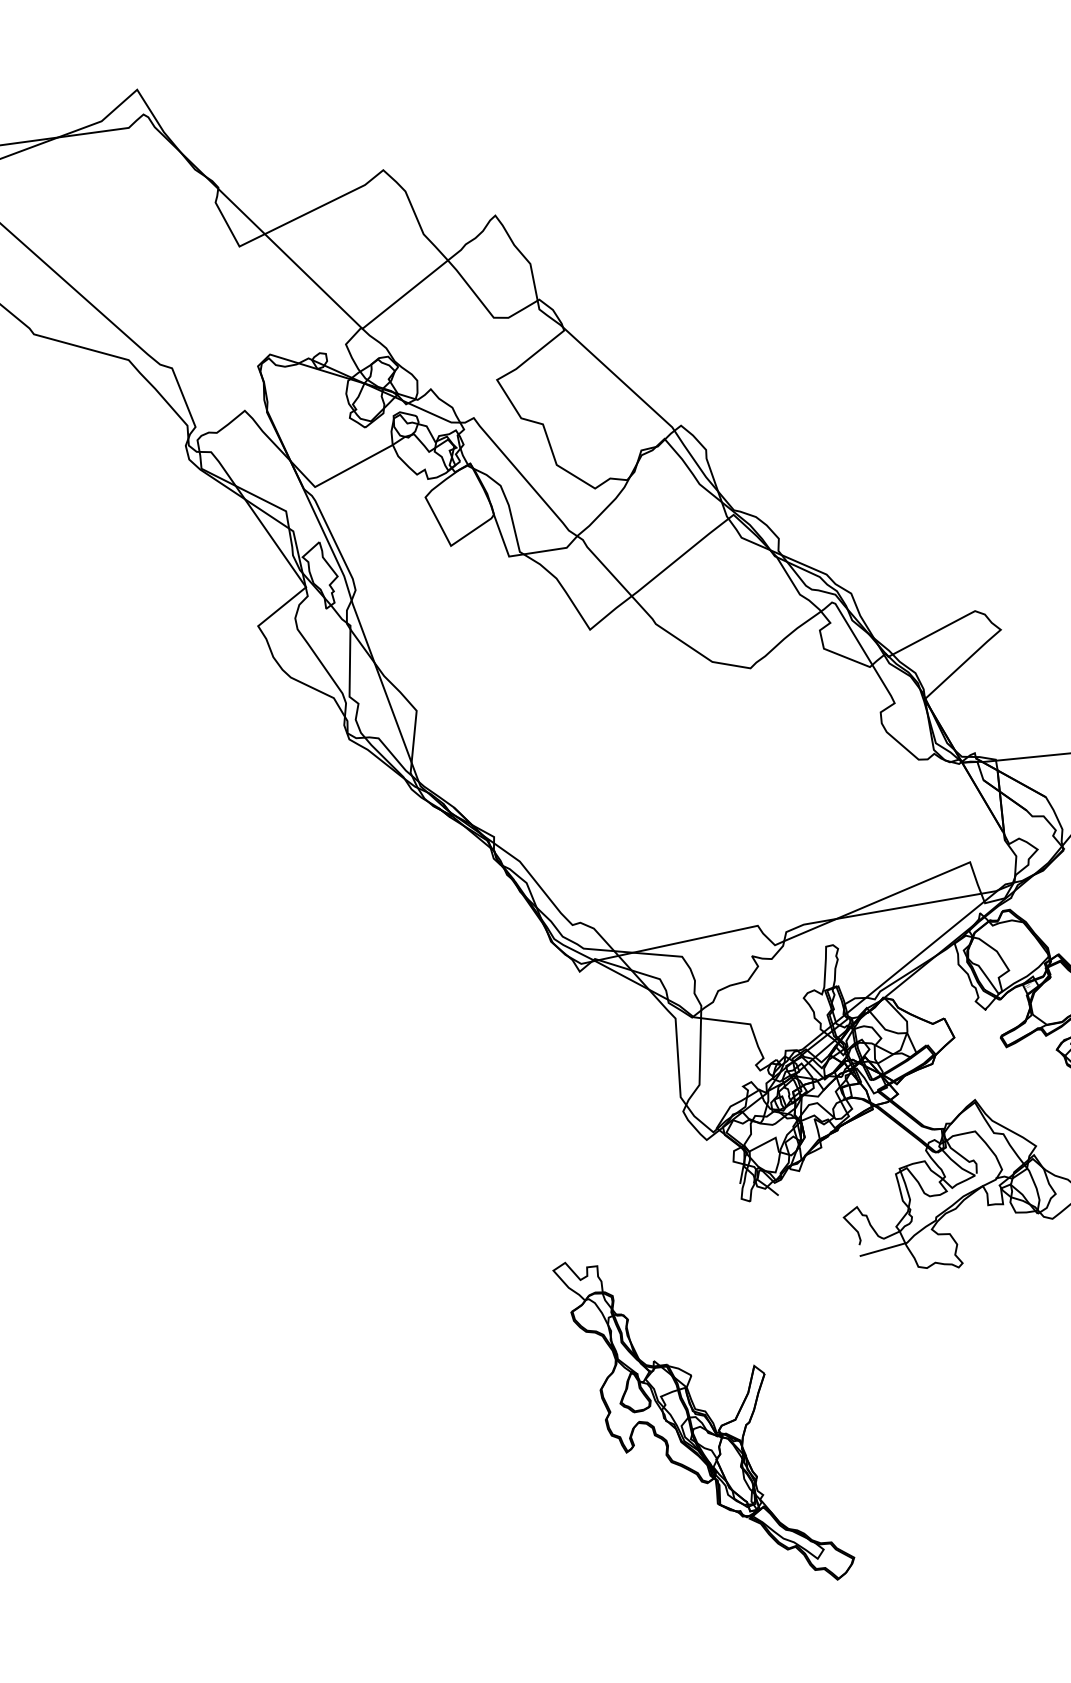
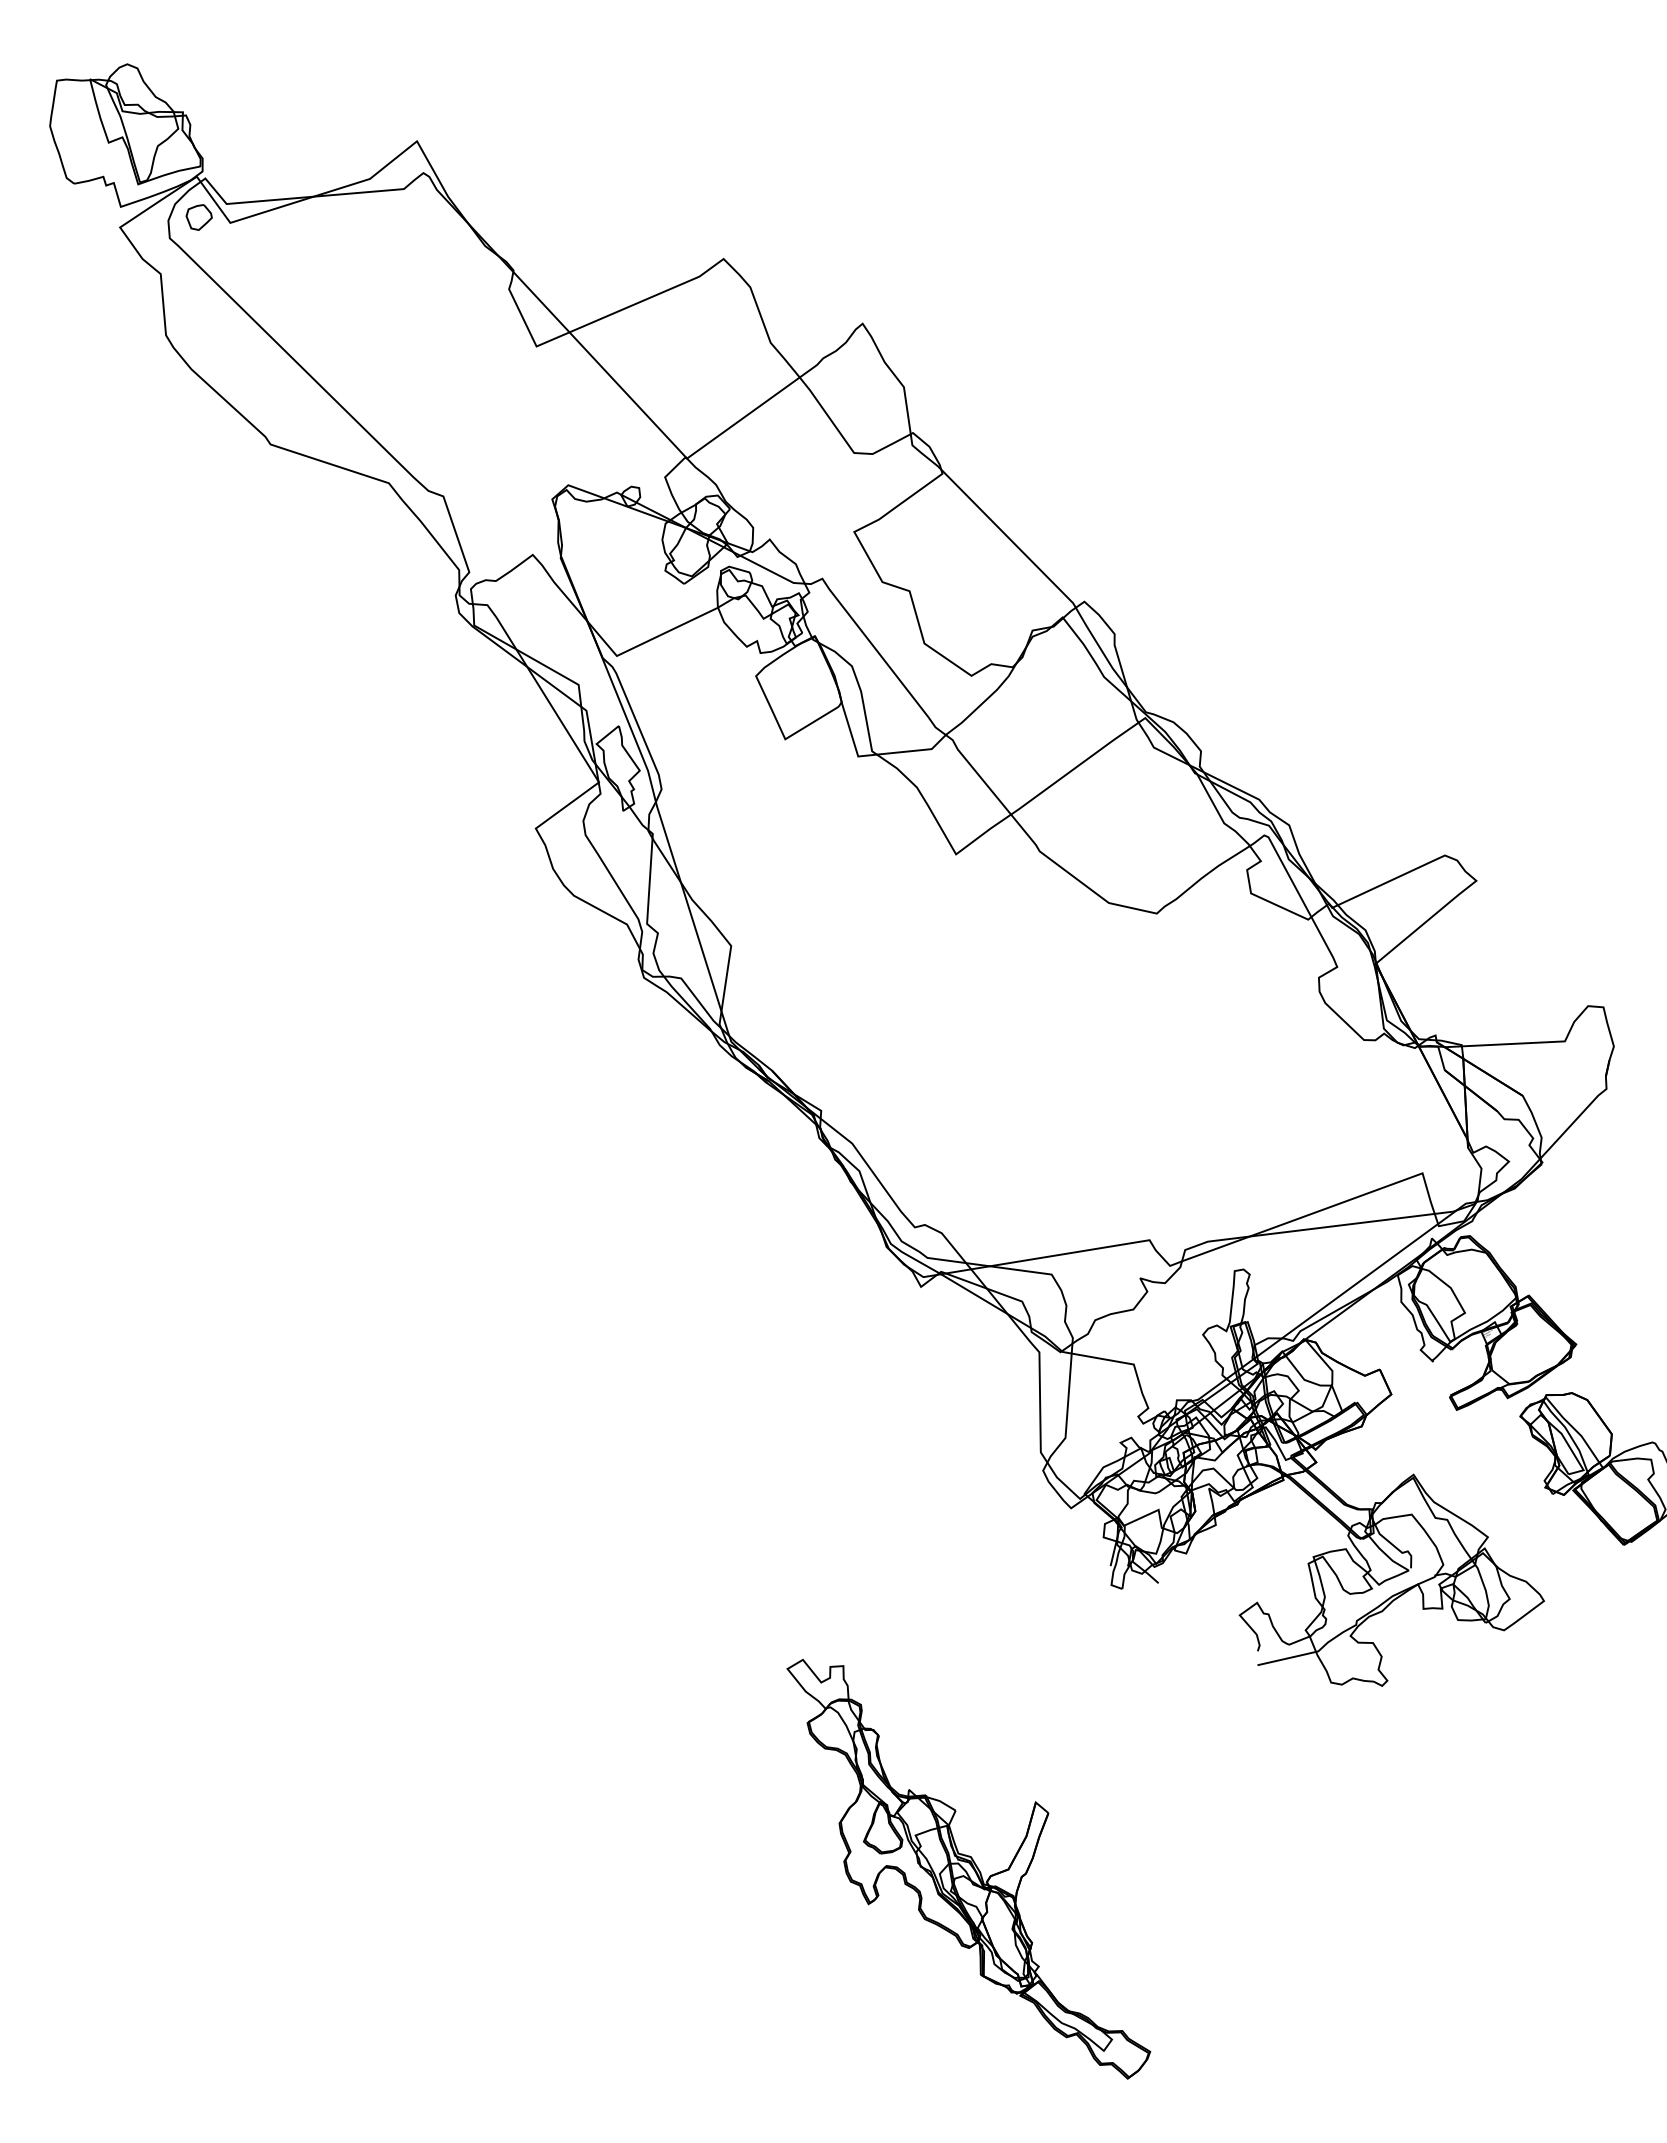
part: (703, 1420) -> (968, 1868), moved

